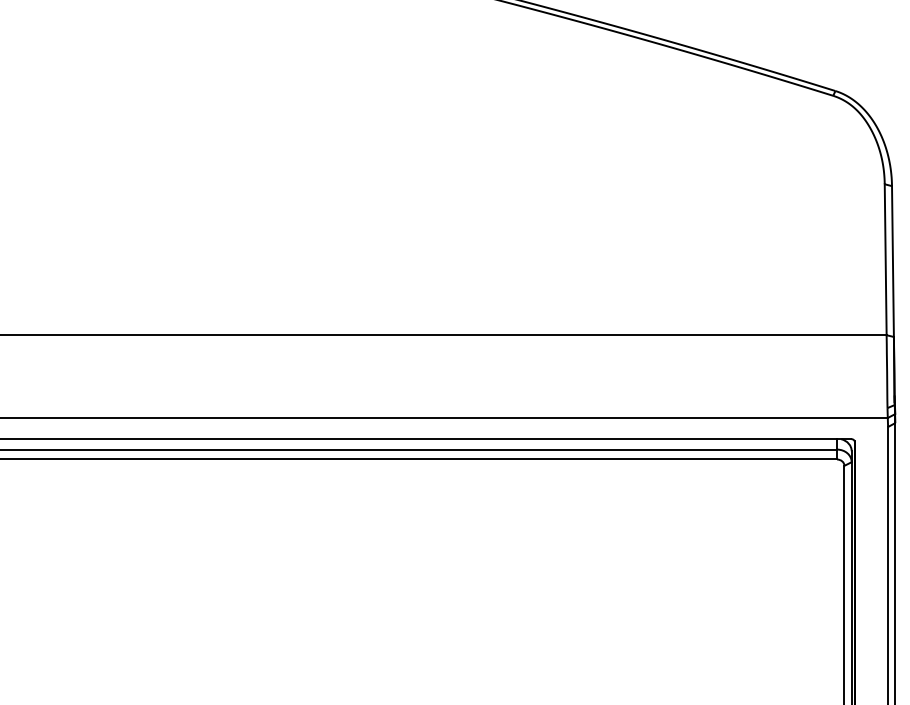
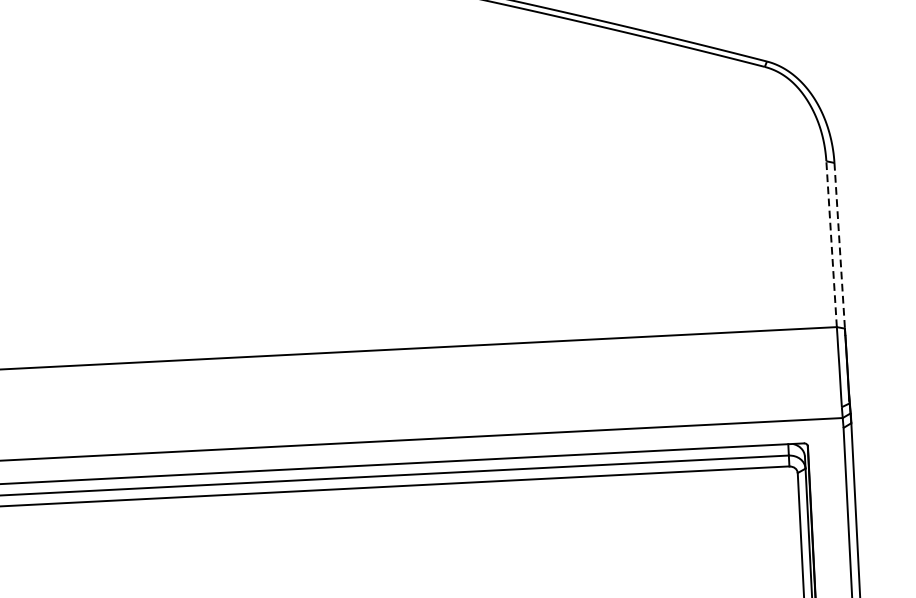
line: (885, 259) -> (831, 243), solid -> dashed
line: (892, 262) -> (839, 246), solid -> dashed

